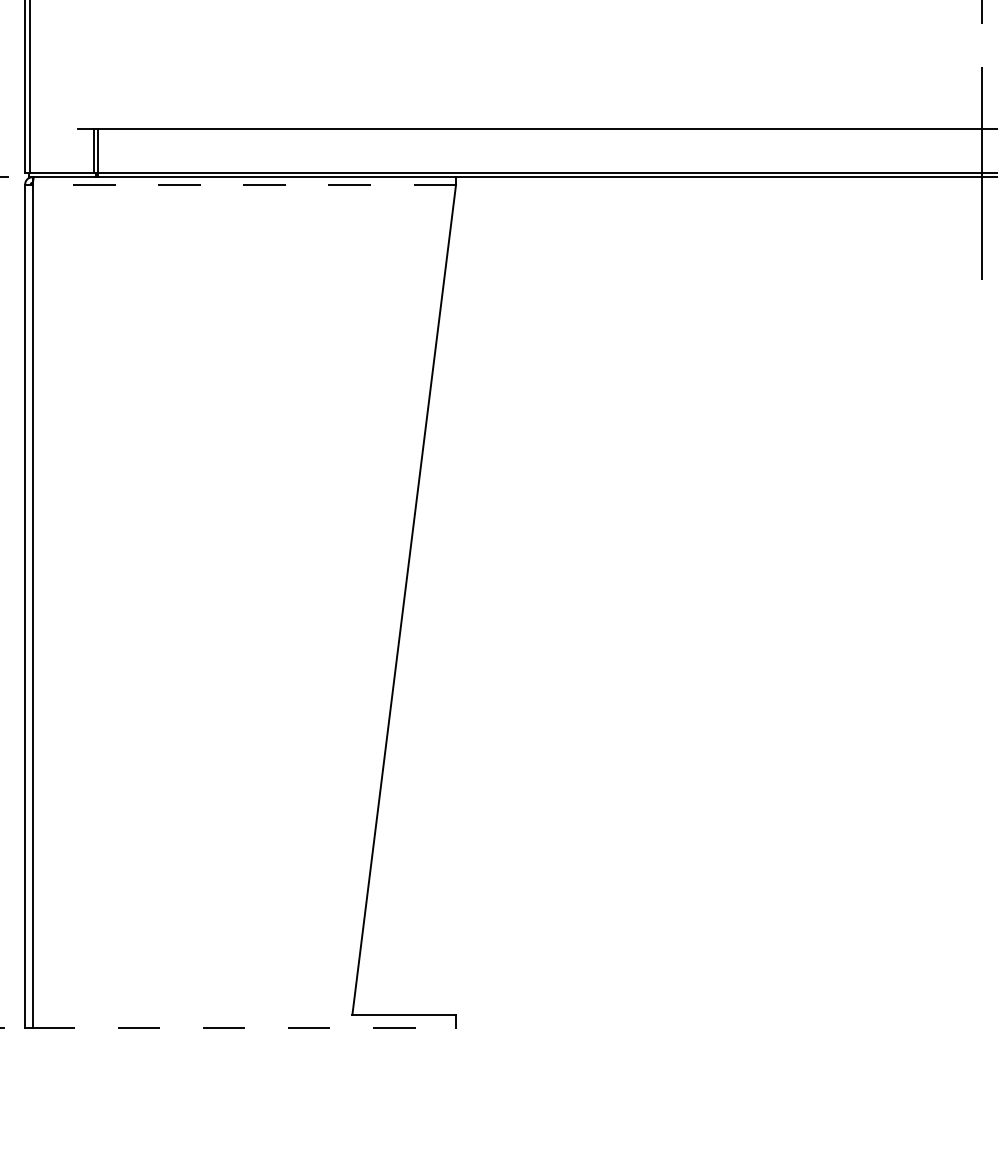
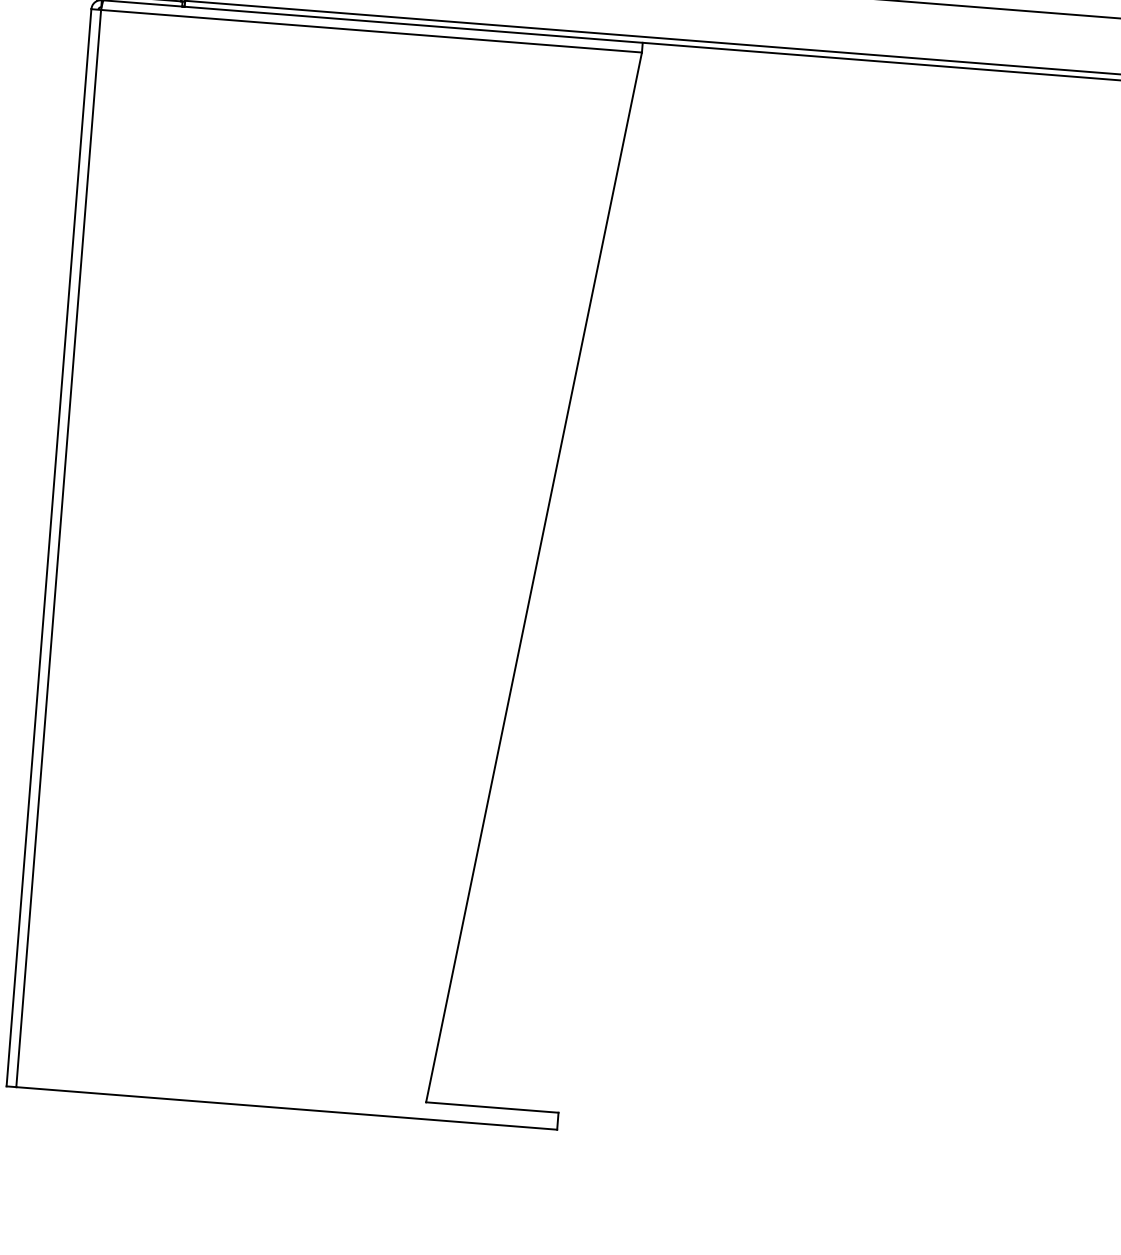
line: (244, 184) -> (371, 30), dashed -> solid
line: (244, 1027) -> (286, 1107), dashed -> solid

